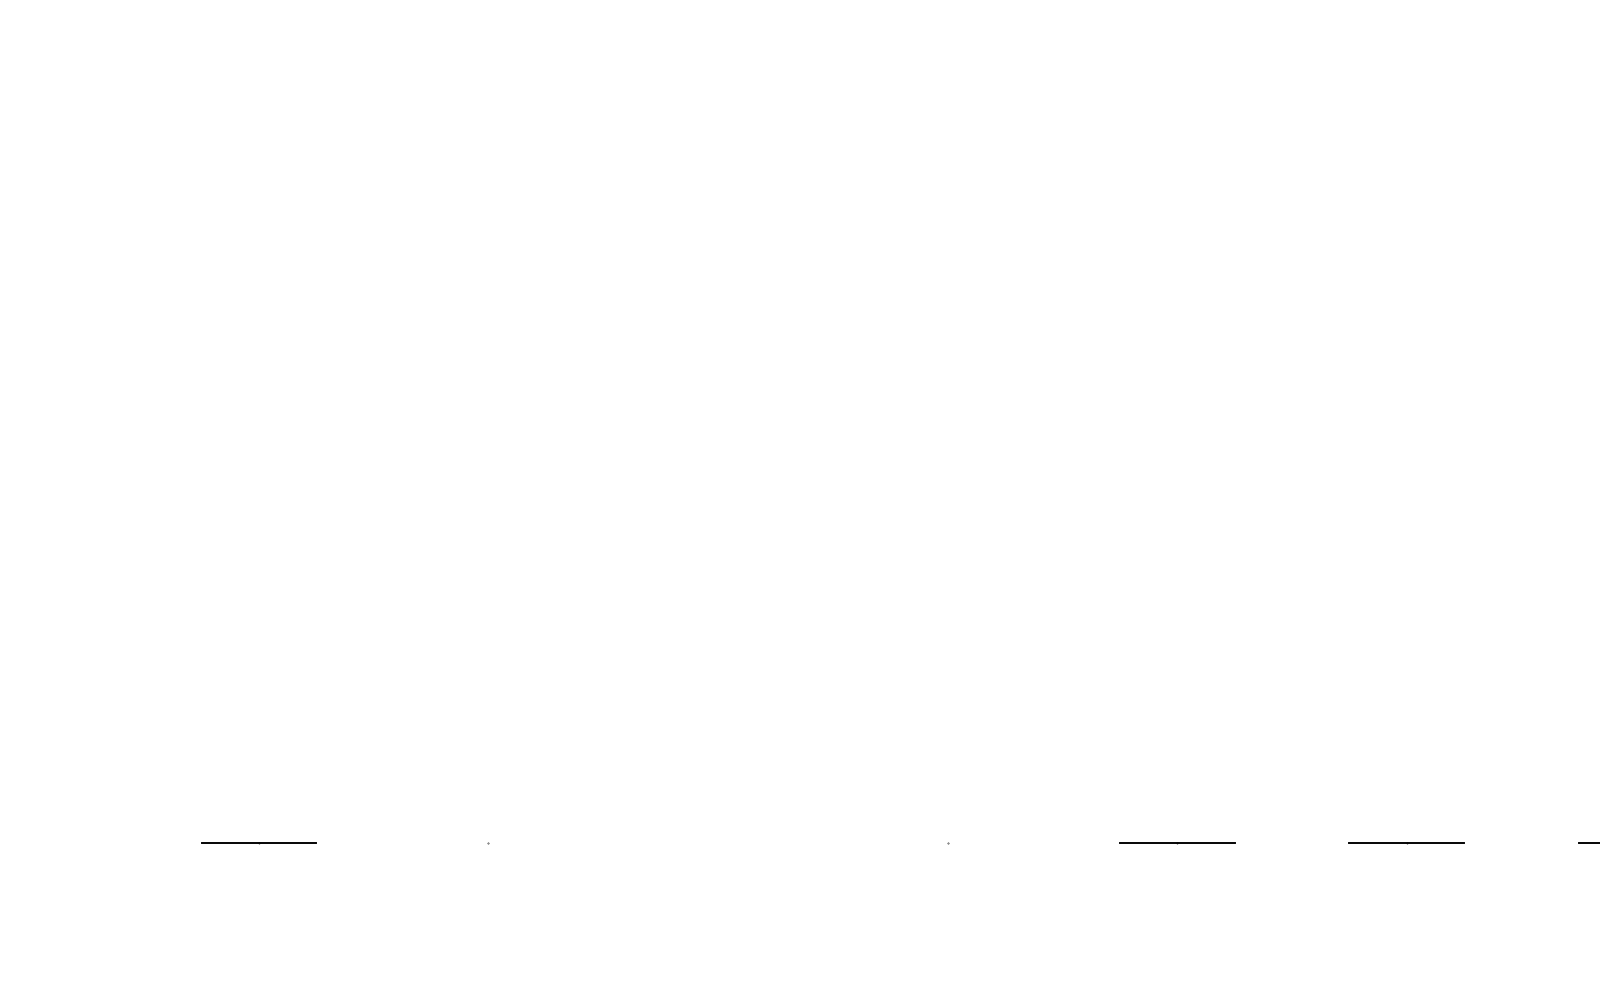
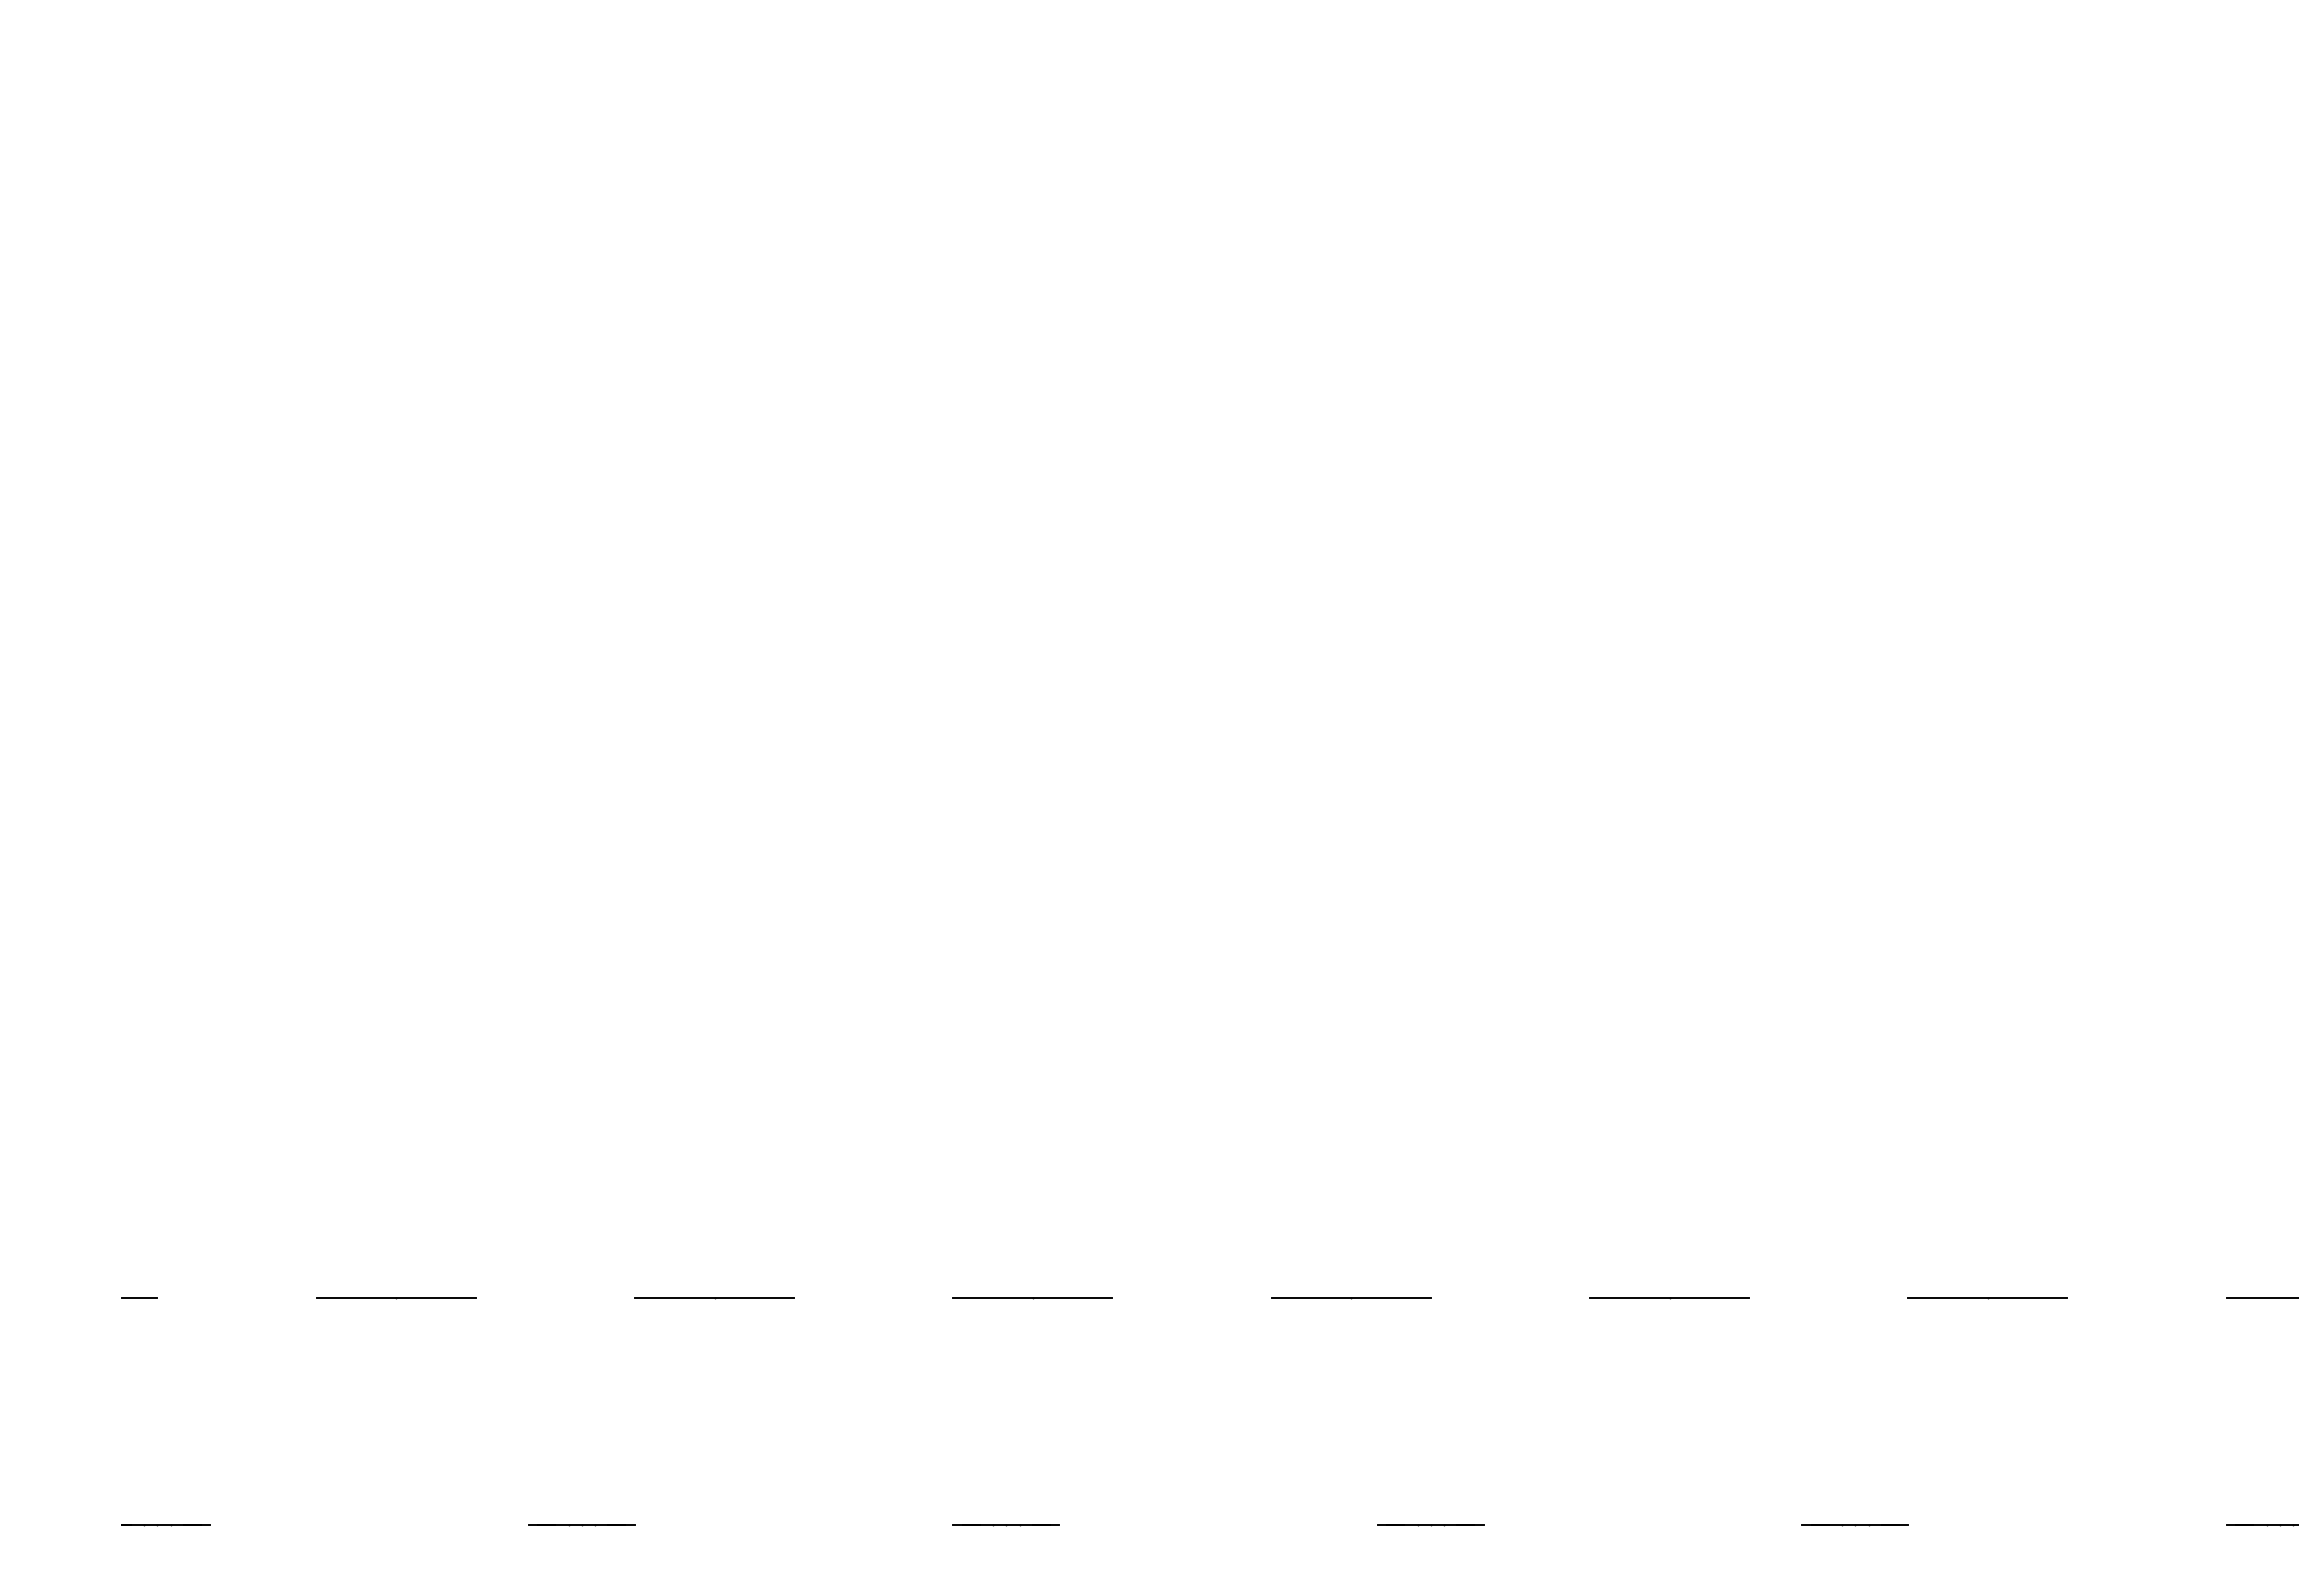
line: (73, 843) -> (139, 1297), added
line: (488, 843) -> (714, 1297), added
line: (947, 843) -> (1350, 1297), added
line: (717, 844) -> (1032, 1298), added

